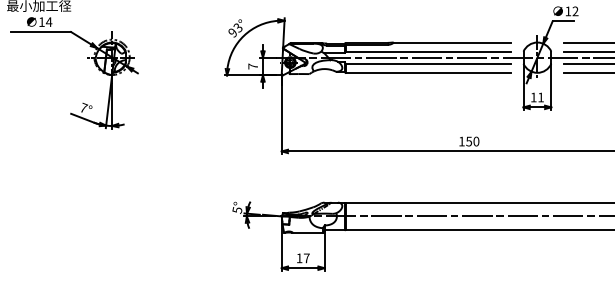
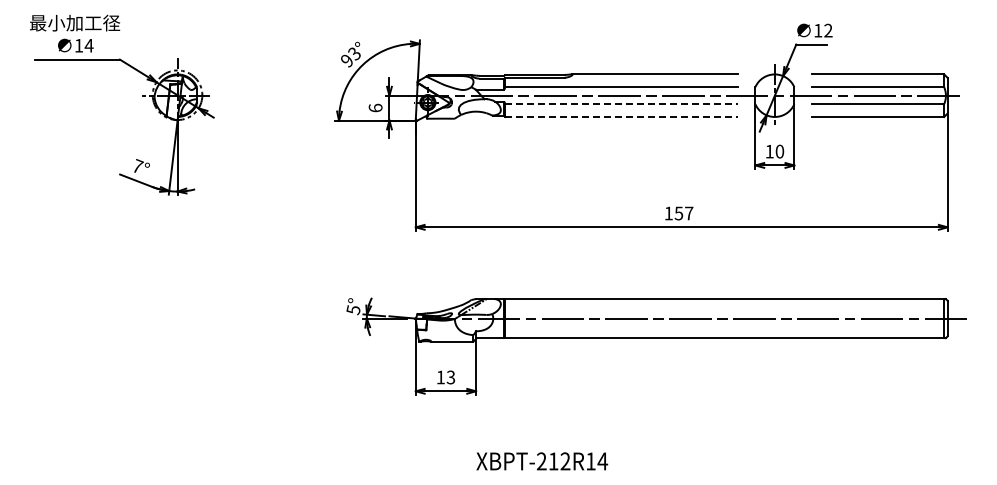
line: (428, 63) -> (621, 104), solid -> dashed
text: (253, 66) -> (375, 107), 7 -> 6
line: (428, 72) -> (621, 116), solid -> dashed
text: (540, 97) -> (779, 151), 11 -> 10
text: (476, 141) -> (689, 213), 150 -> 157
text: (306, 258) -> (450, 377), 17 -> 13

